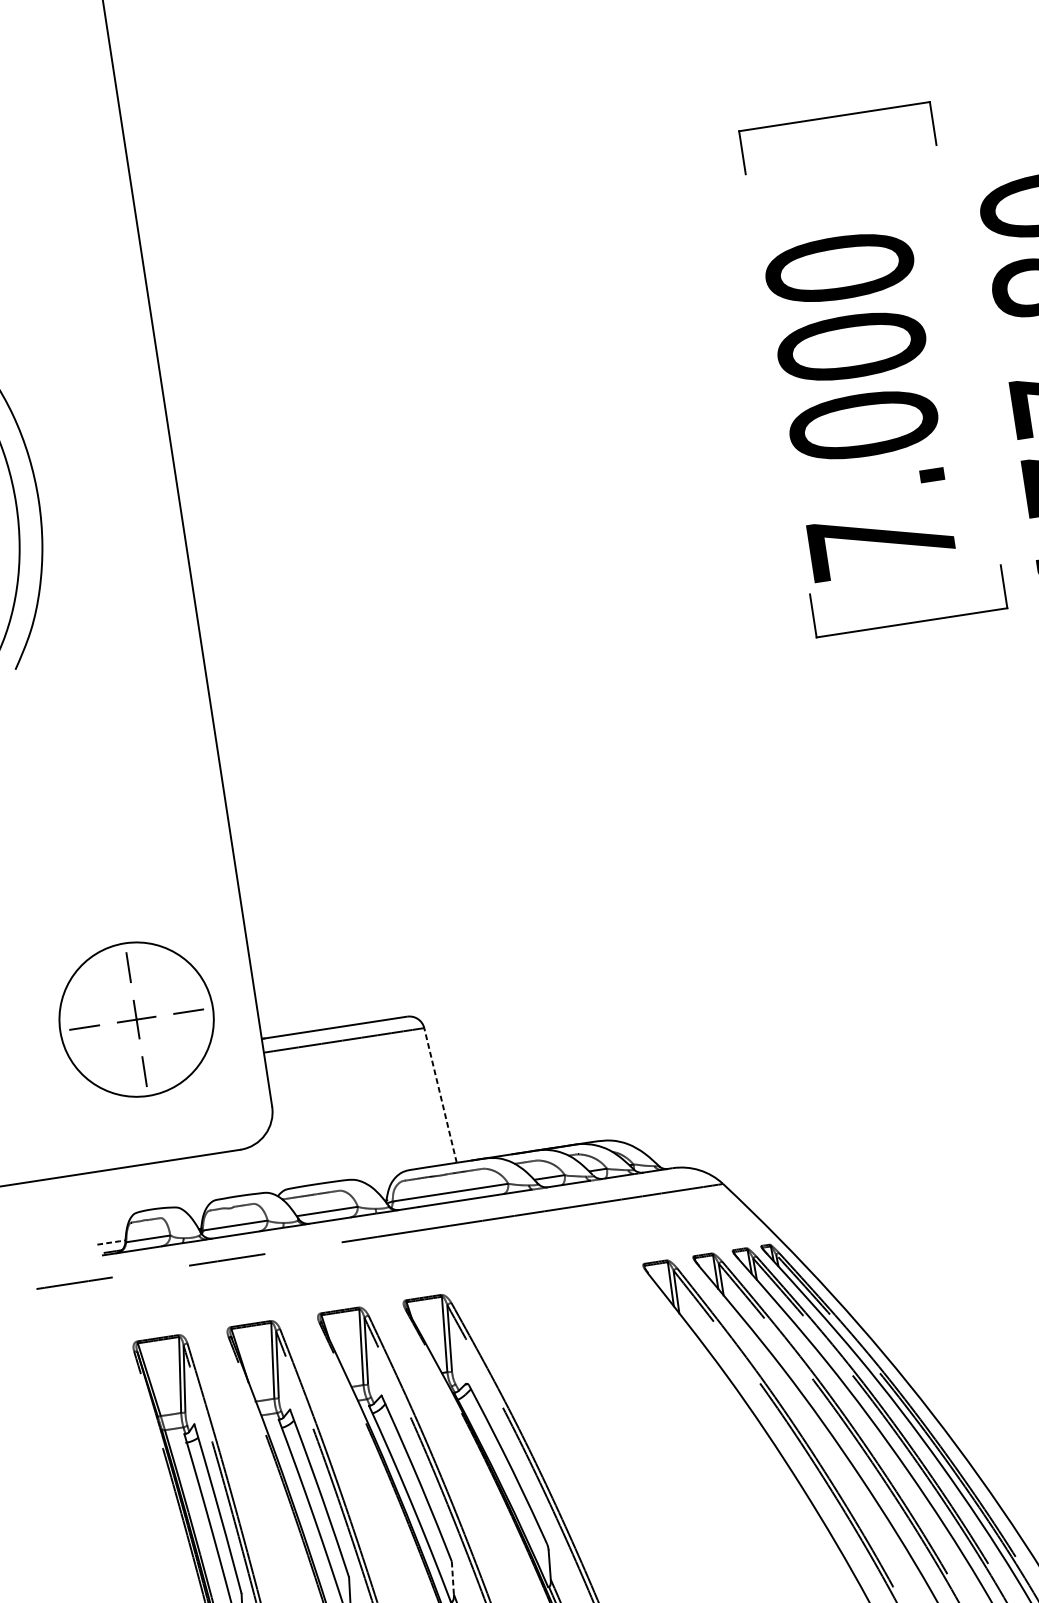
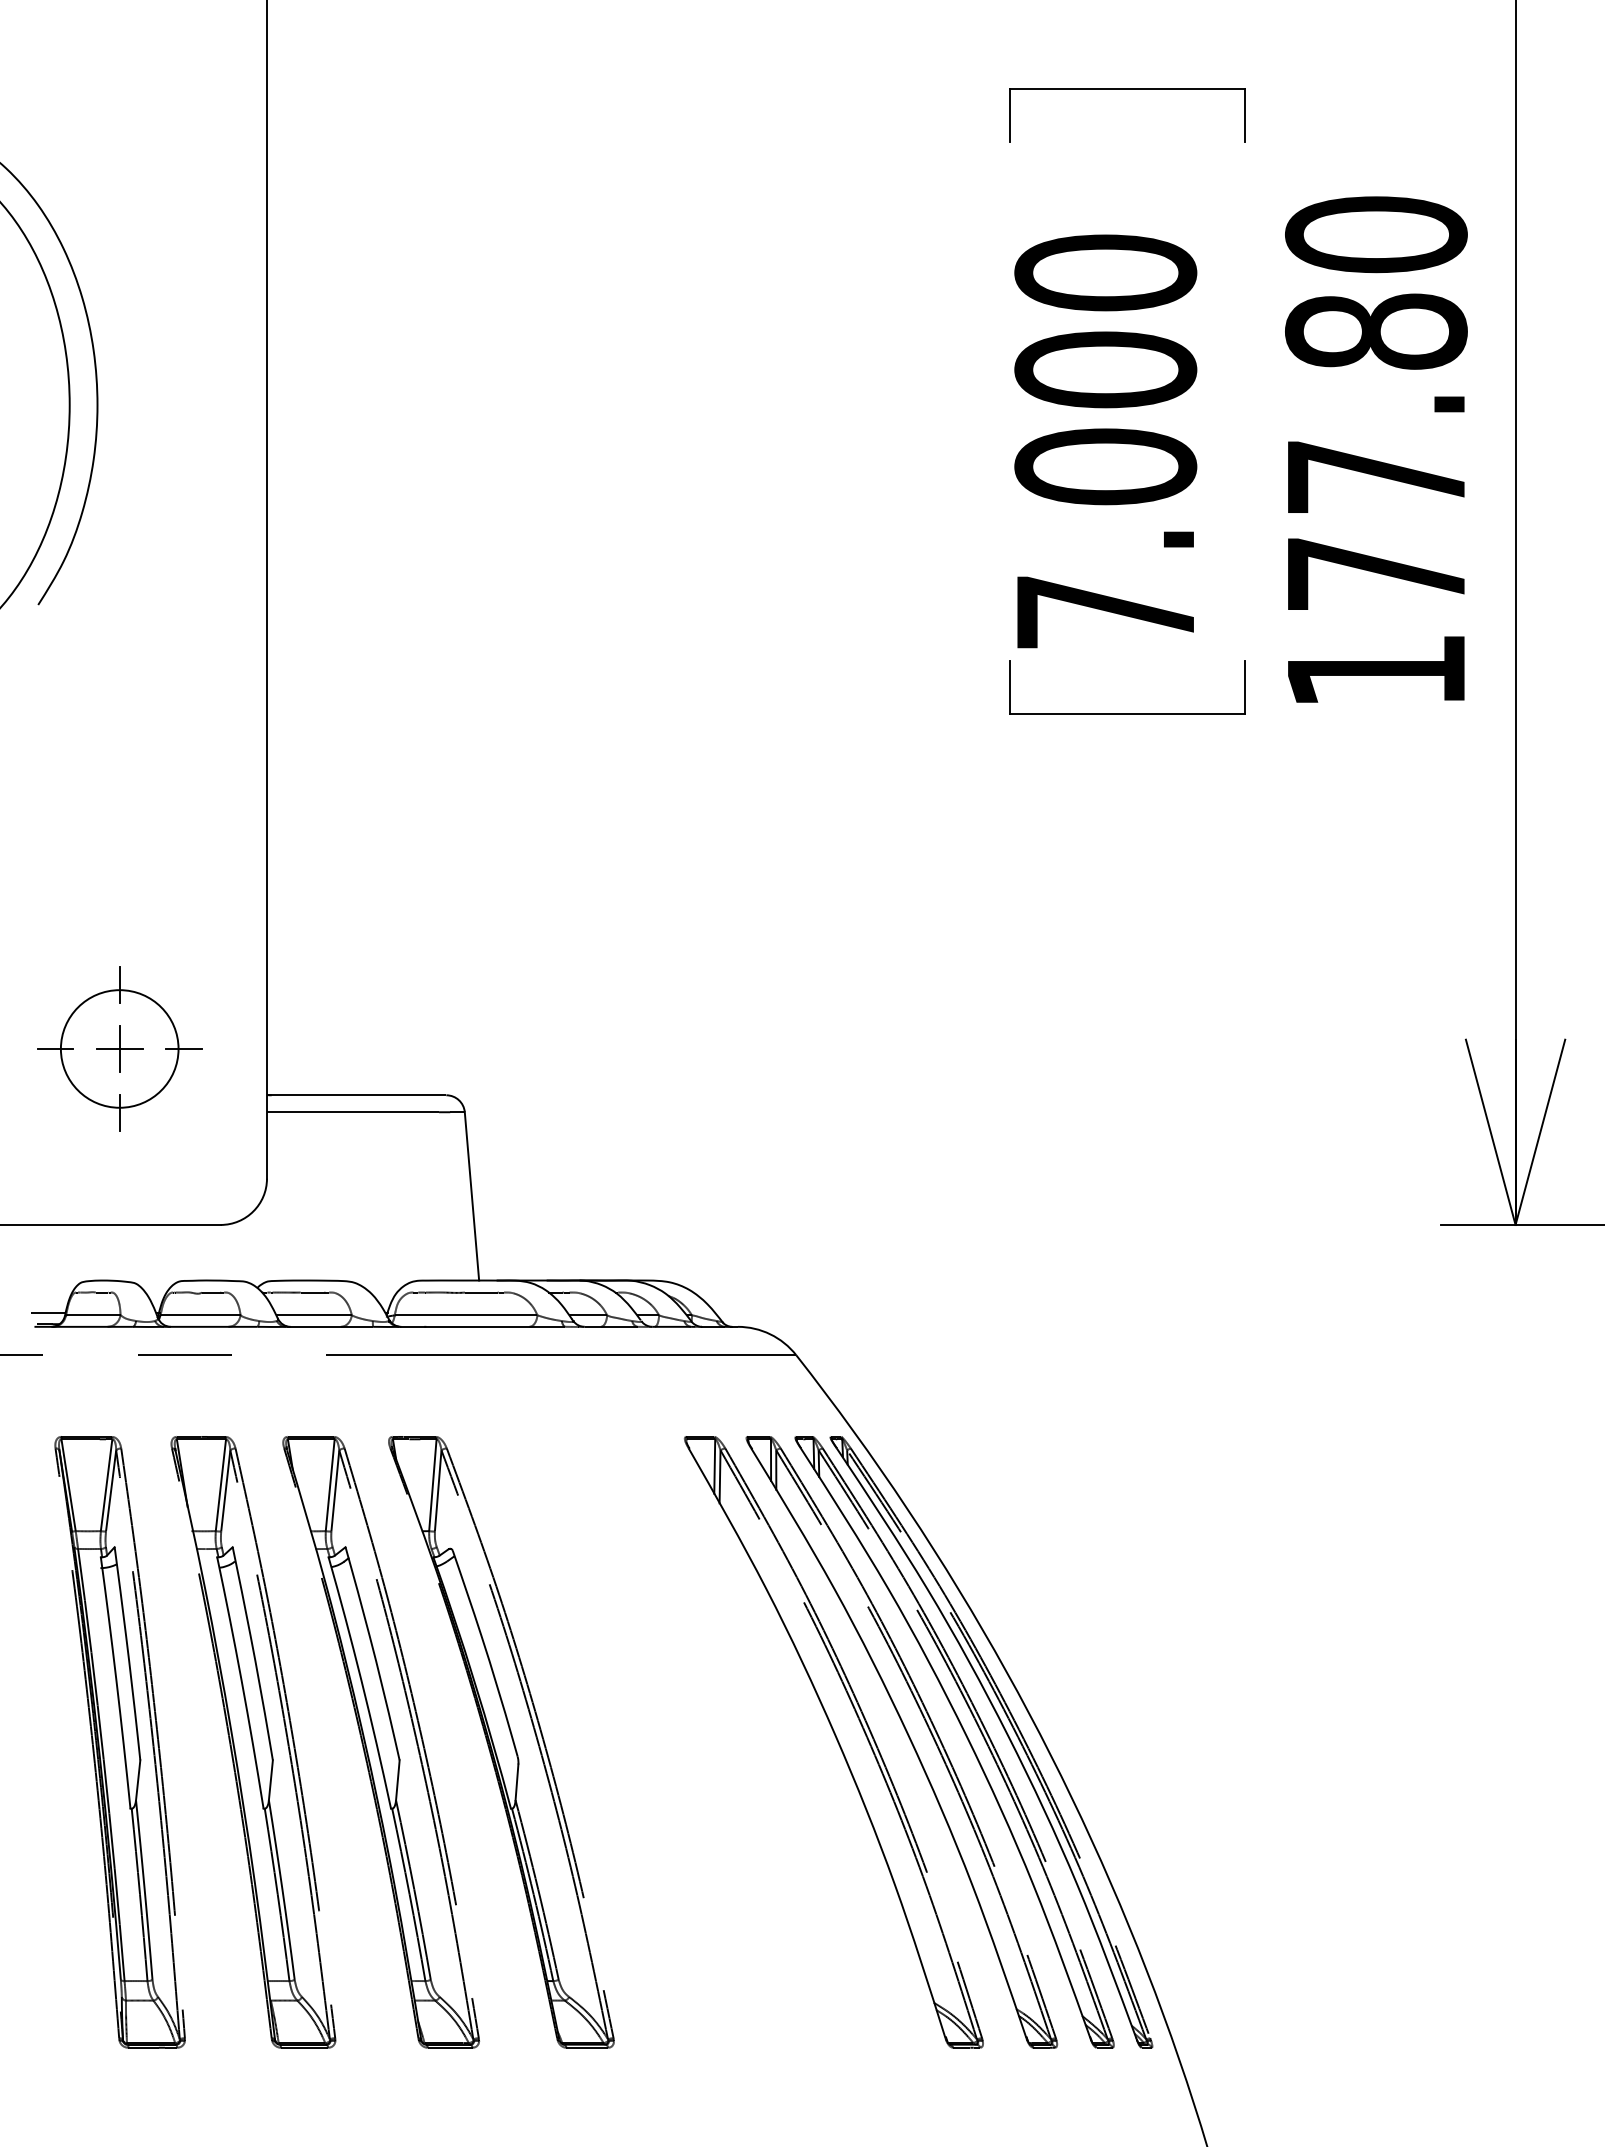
circle: (136, 1019) -> (119, 1048), size x0.62
line: (440, 1094) -> (471, 1195), dashed -> solid
line: (112, 1242) -> (49, 1312), dashed -> solid
line: (452, 1578) -> (397, 1780), dashed -> solid

